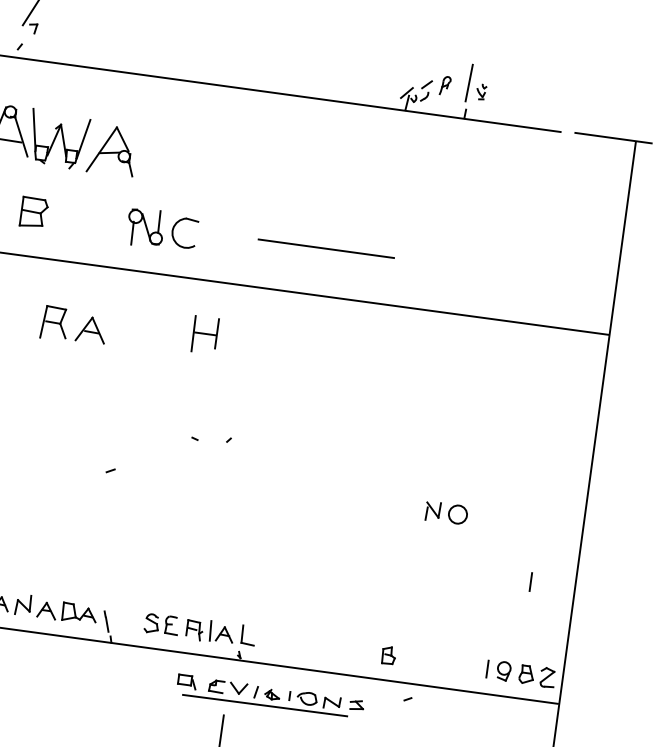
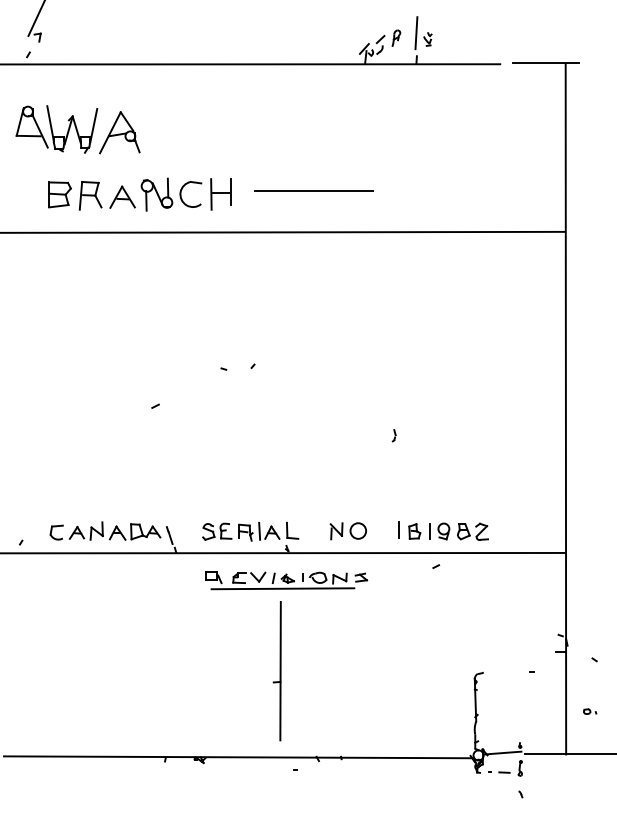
part: (79, 333) -> (112, 201), moved
part: (204, 335) -> (220, 194), moved
part: (445, 513) -> (347, 531), moved
part: (379, 541) -> (393, 435), added
line: (529, 581) -> (398, 529), moved
part: (520, 673) -> (458, 531), moved
part: (270, 696) -> (286, 580), moved

